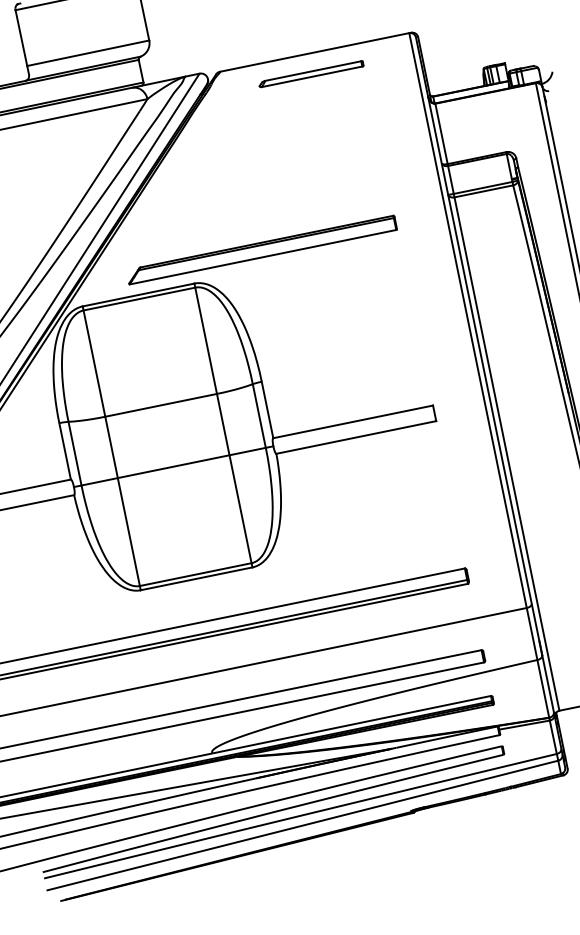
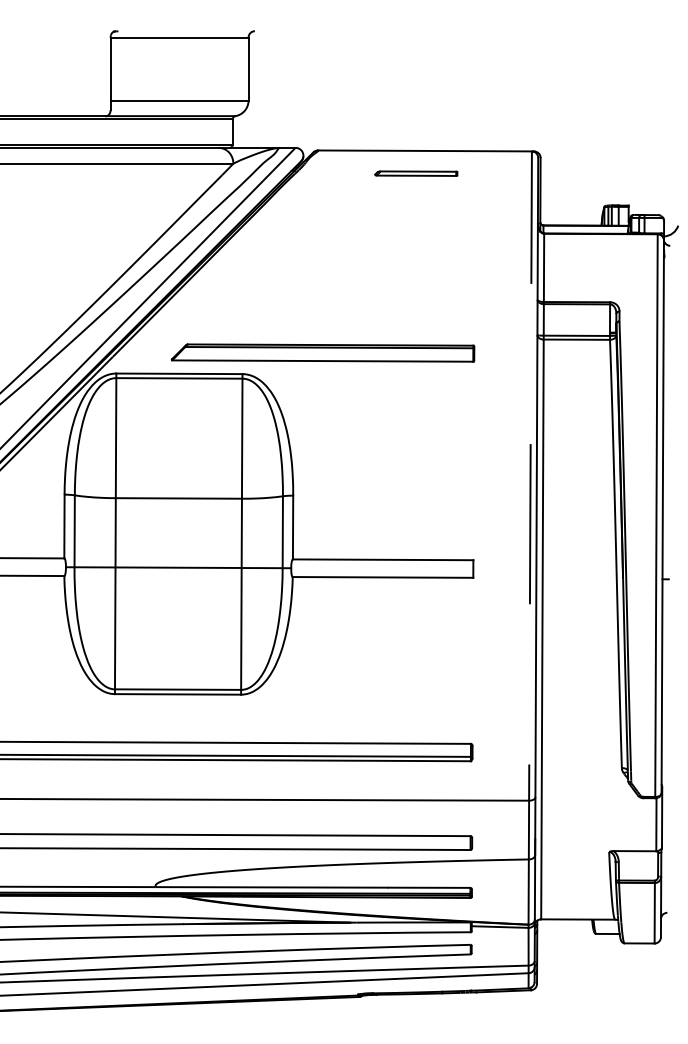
part: (310, 74) -> (415, 173), size x0.7
line: (479, 375) -> (530, 538), solid -> dashed

